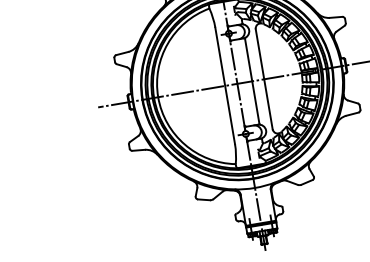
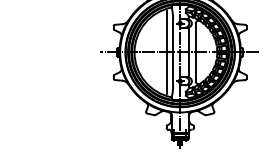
line: (215, 85) -> (167, 51), added

